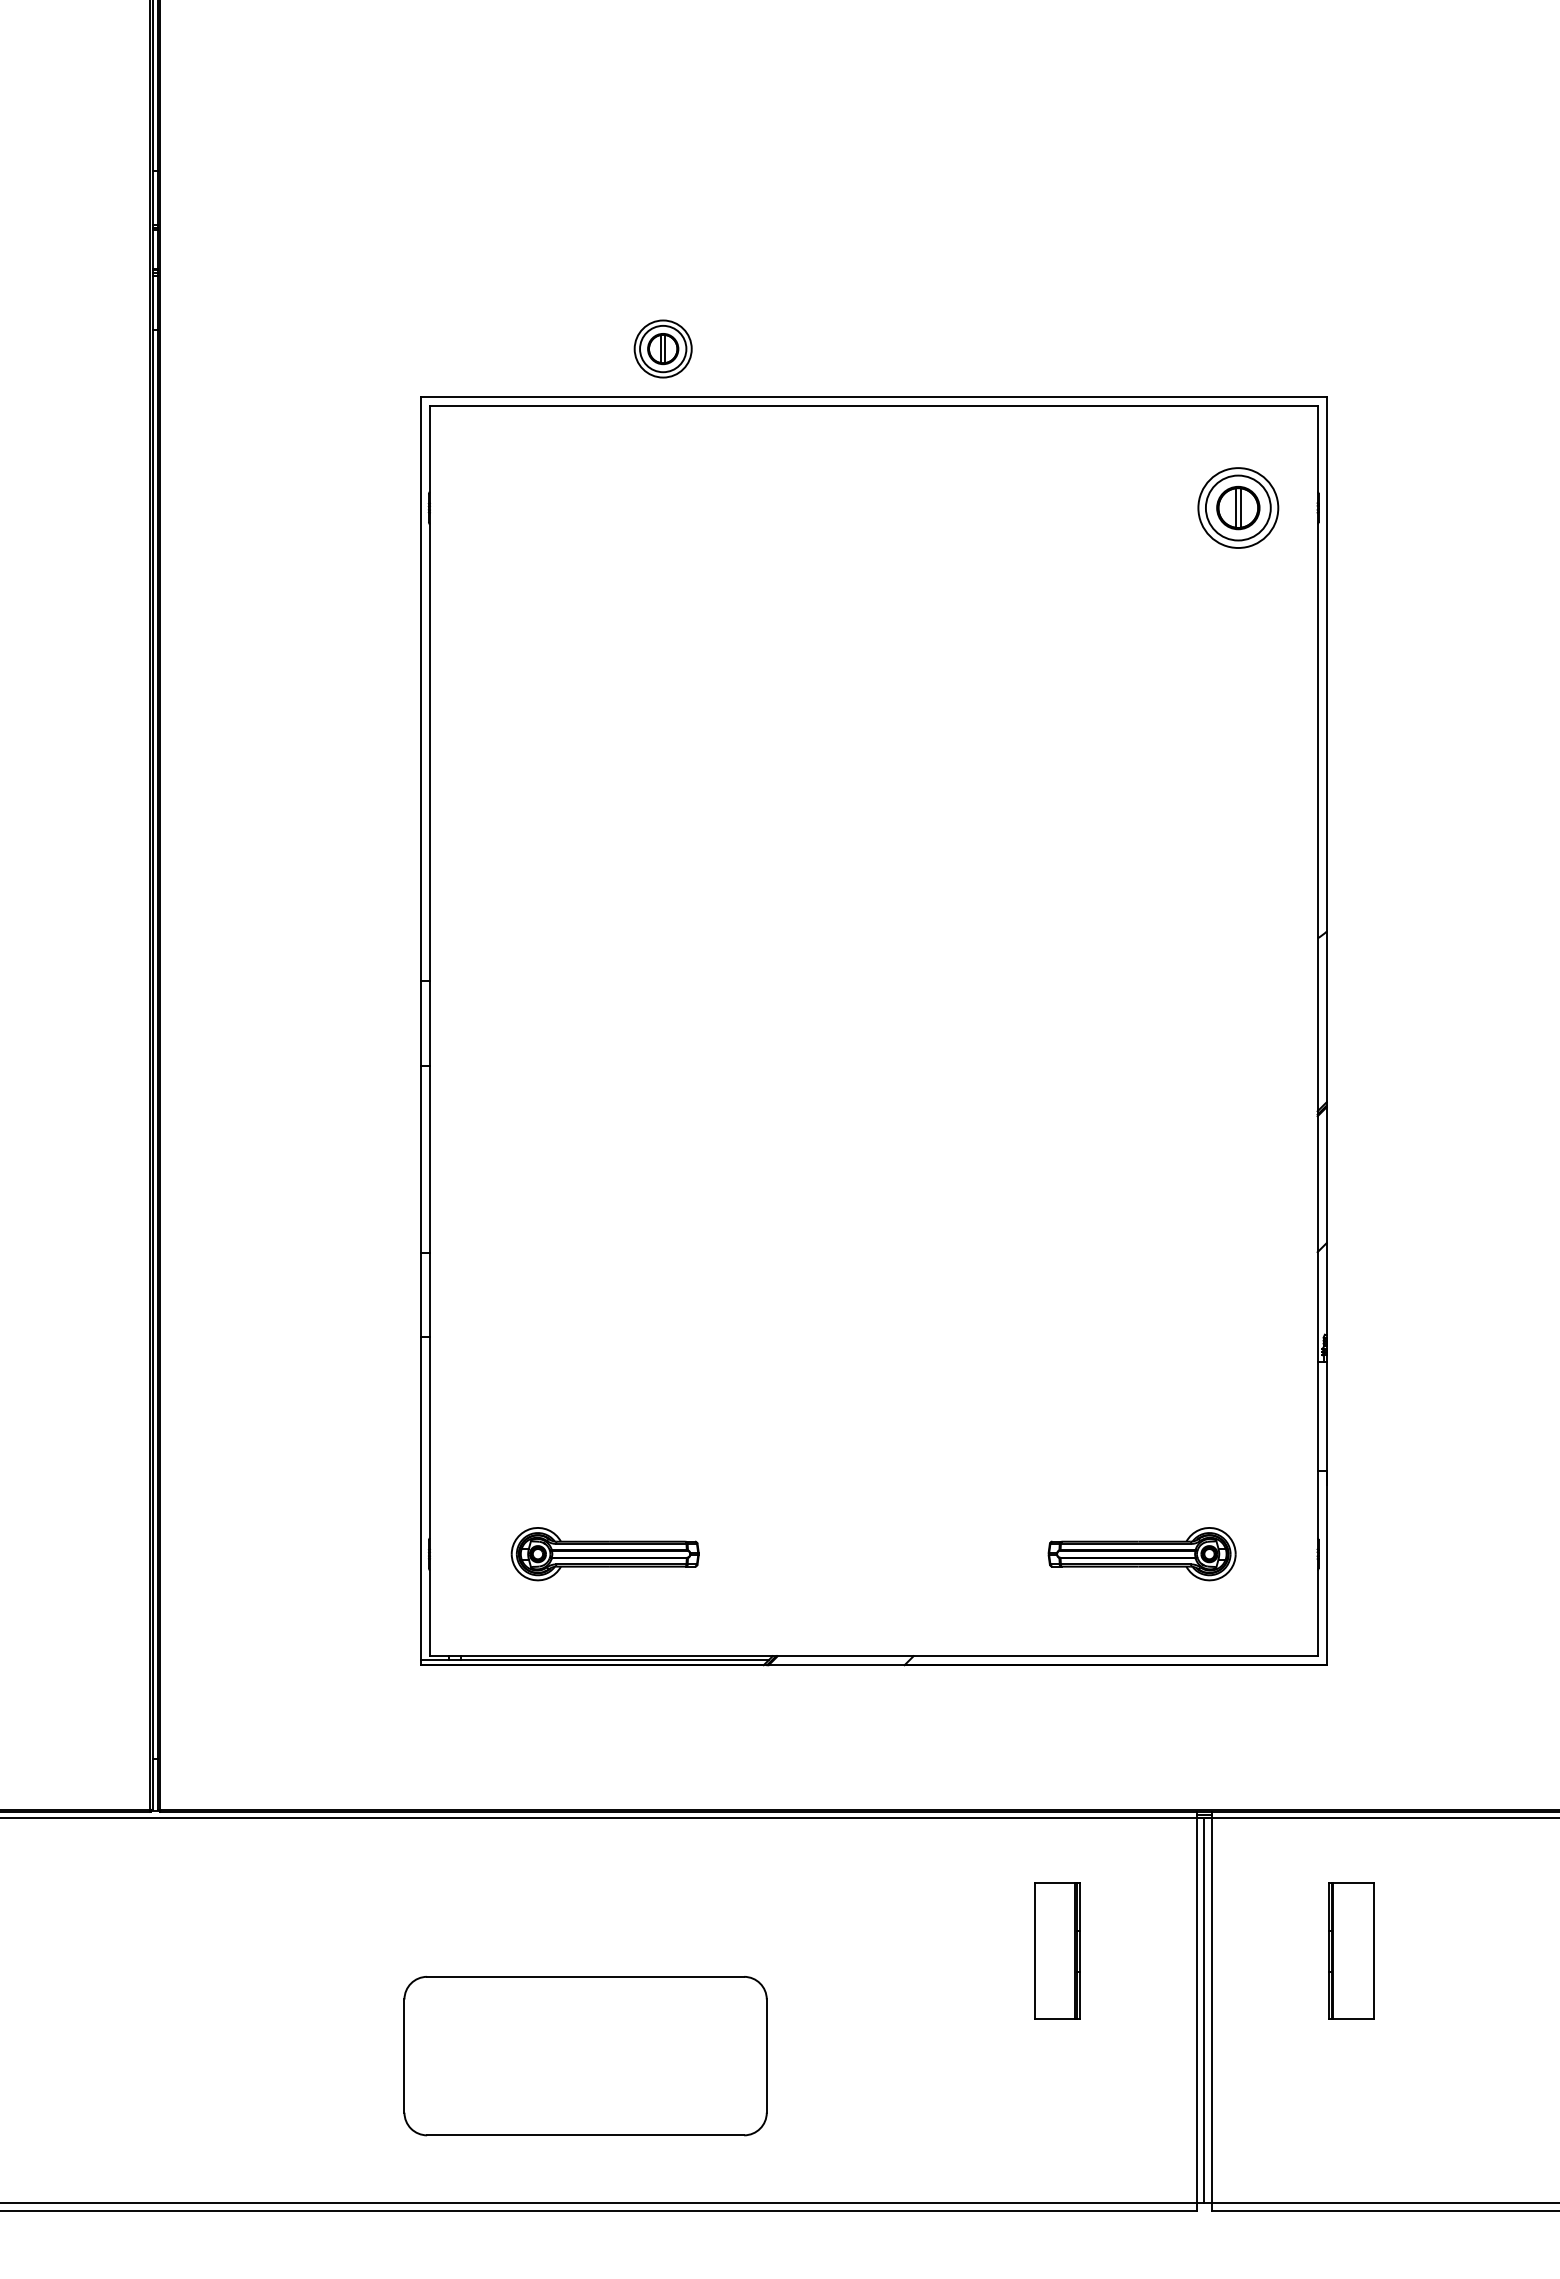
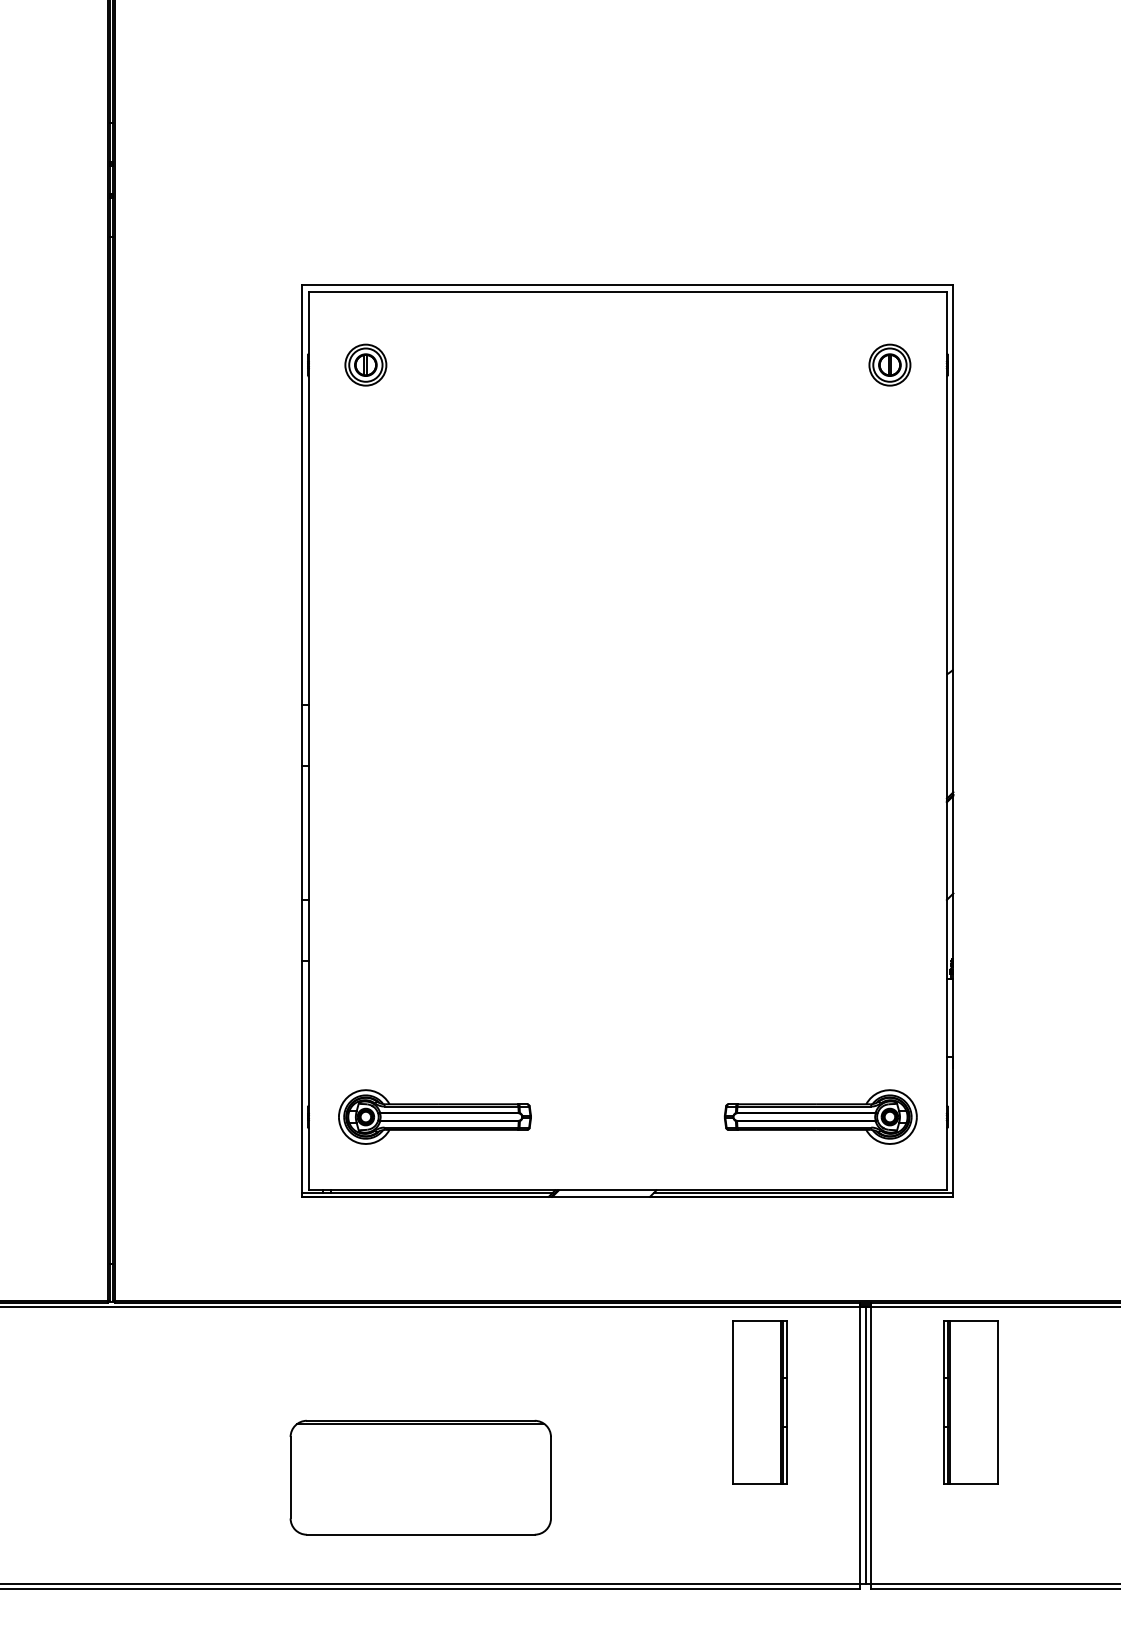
part: (662, 348) -> (365, 364), moved
part: (1238, 507) -> (890, 364), size x0.71
part: (604, 1553) -> (434, 1116), size x1.43
part: (1141, 1553) -> (820, 1116), size x1.43
line: (1118, 1659) -> (803, 1192), added
part: (1057, 1951) -> (759, 1402), size x1.67
part: (1351, 1951) -> (971, 1402), size x1.67
line: (585, 1981) -> (420, 1424), added

